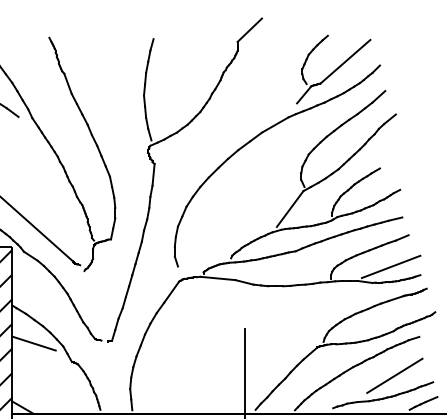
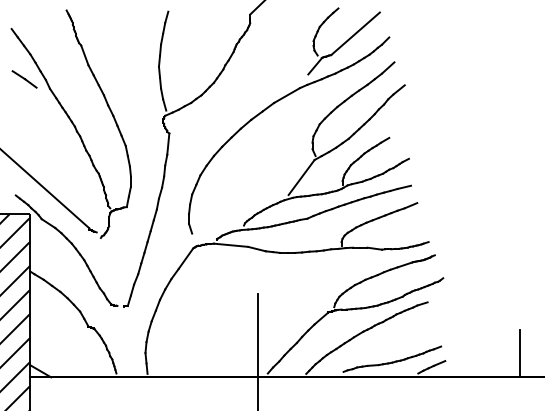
line: (390, 266) -> (399, 233), removed
line: (33, 343) -> (51, 308), removed
line: (394, 376) -> (403, 340), removed

